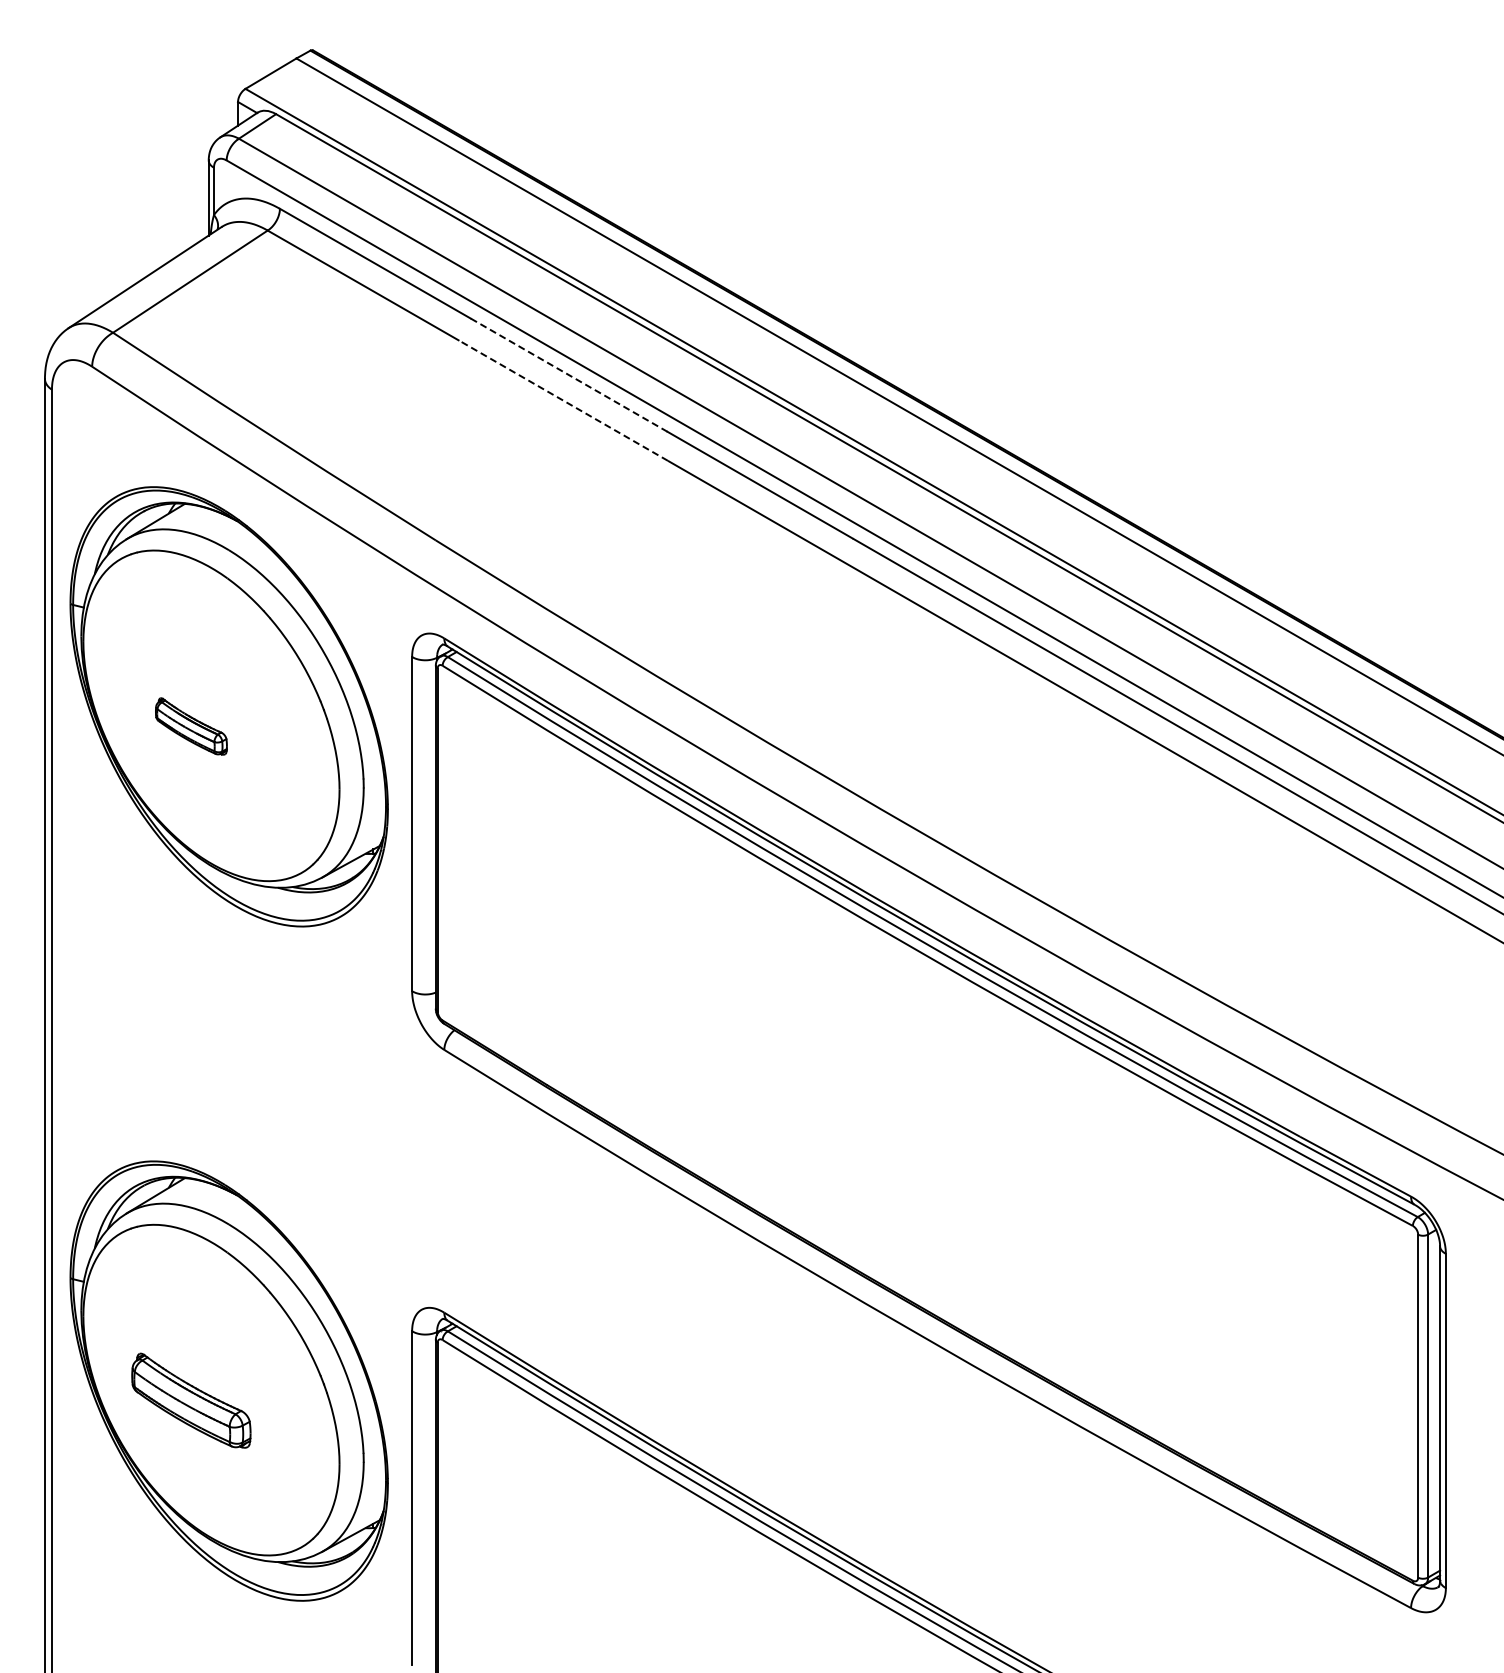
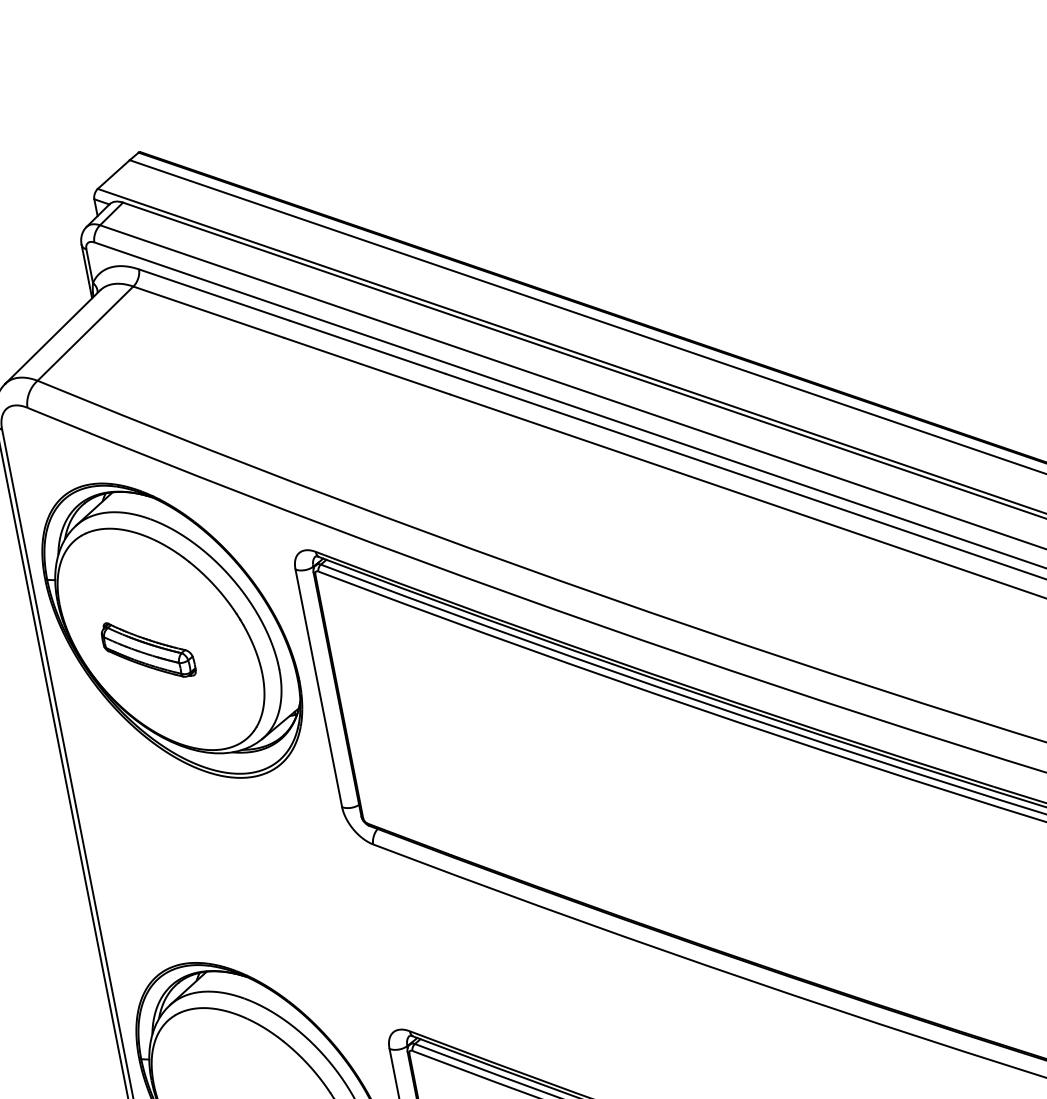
line: (569, 375) -> (368, 347), dashed -> solid
line: (563, 400) -> (367, 366), dashed -> solid
part: (191, 726) -> (148, 649), size x1.67

